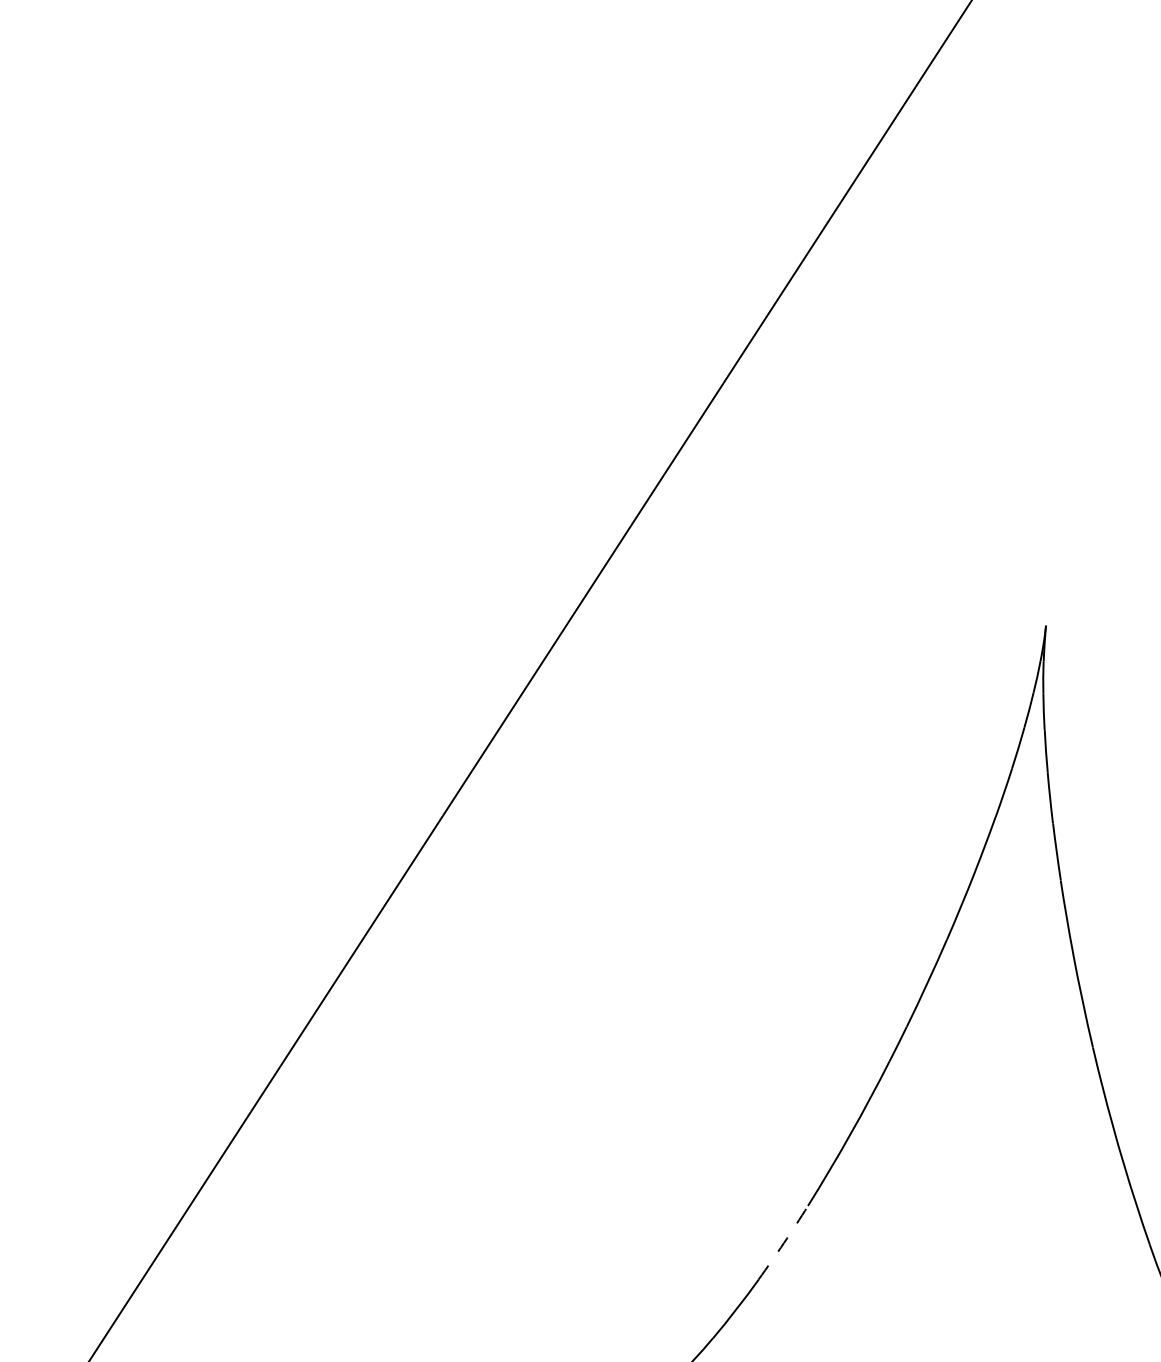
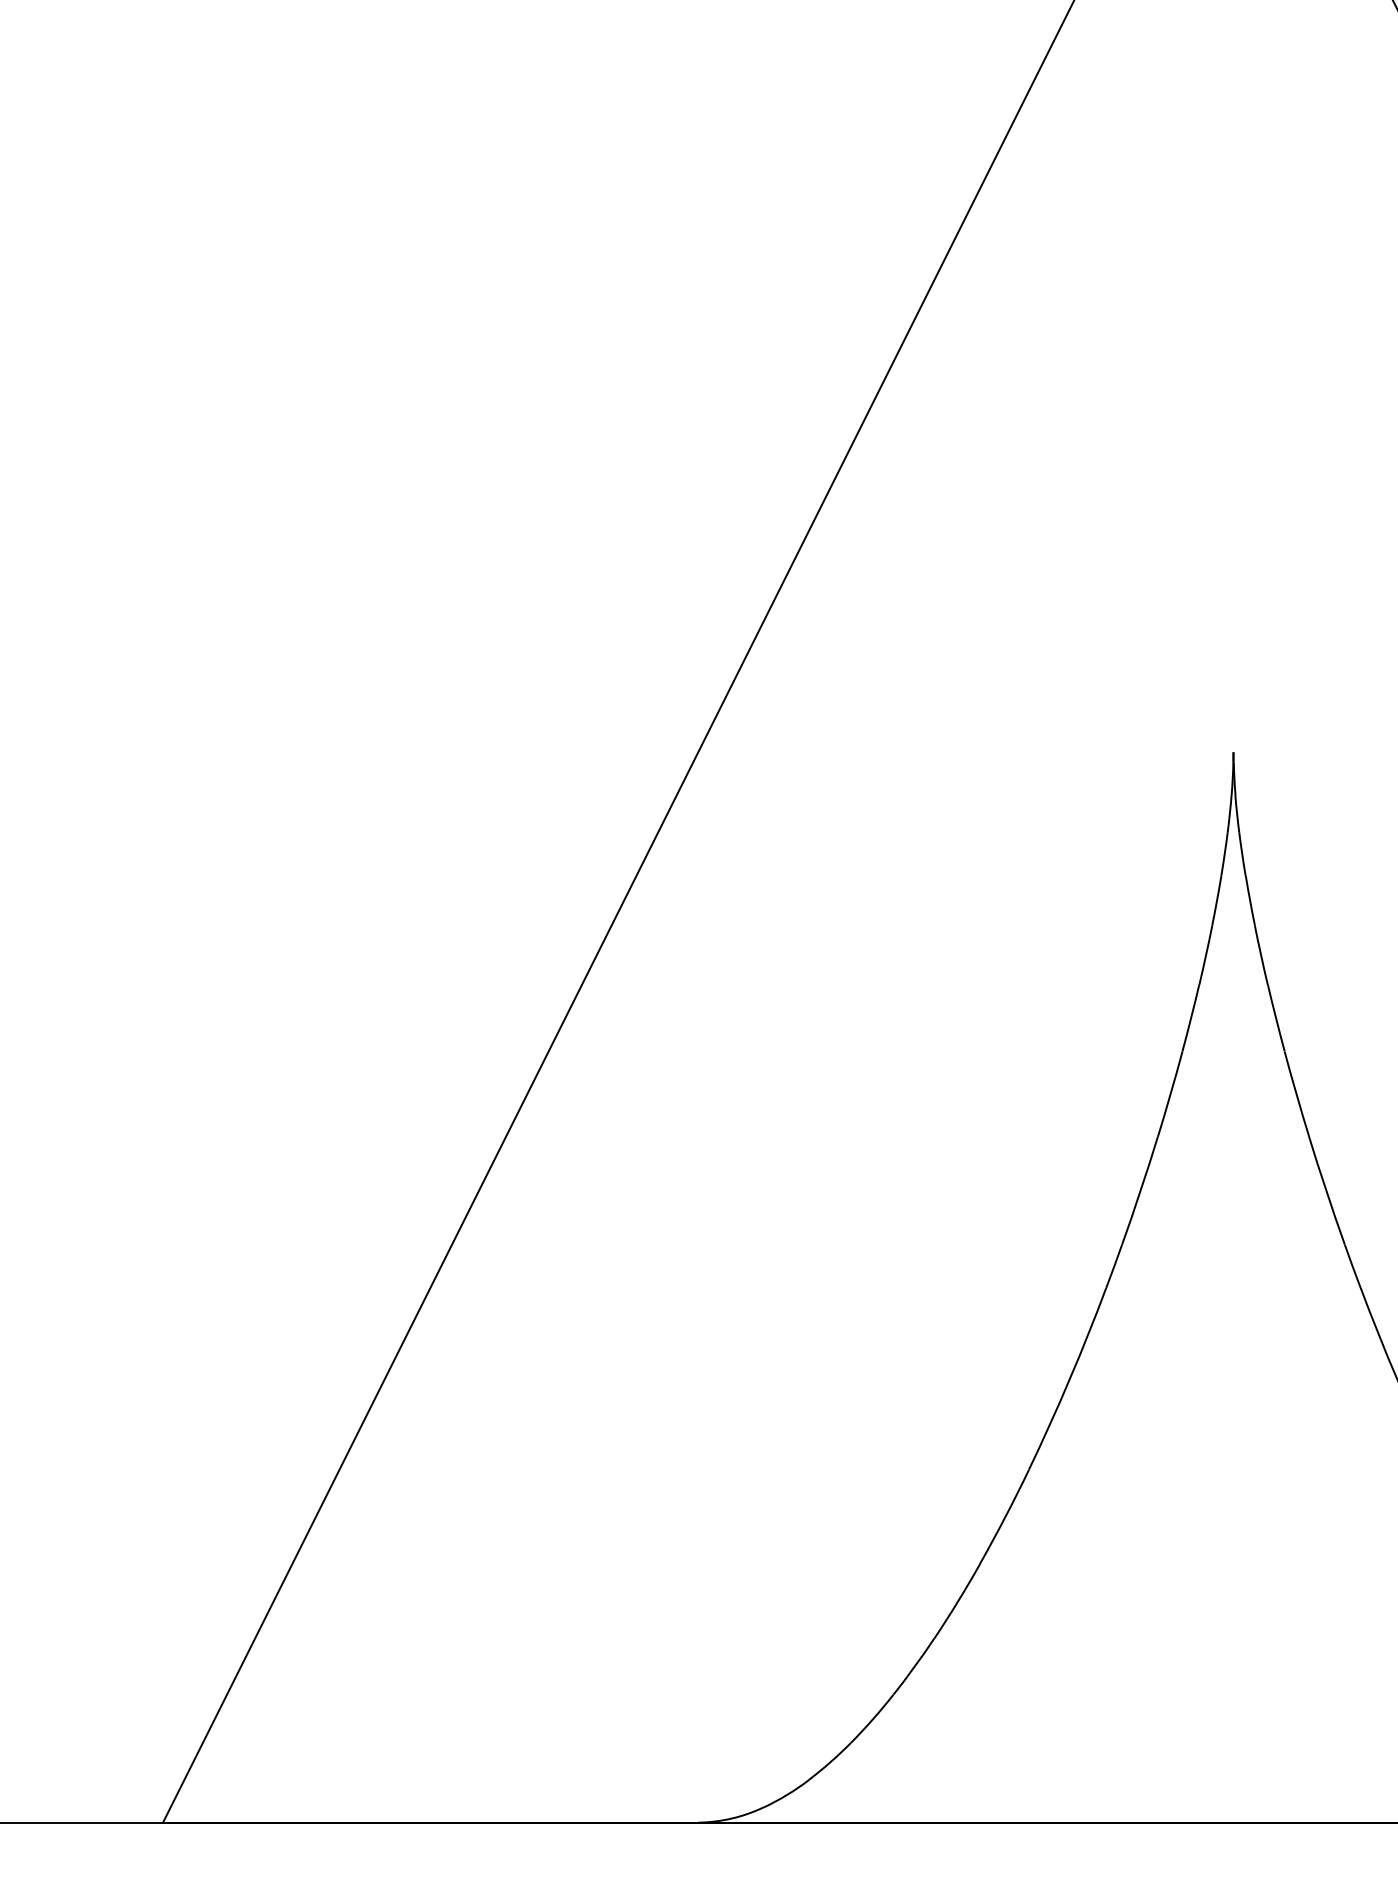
arc: (783, 1242) -> (1005, 1516), dashed -> solid

